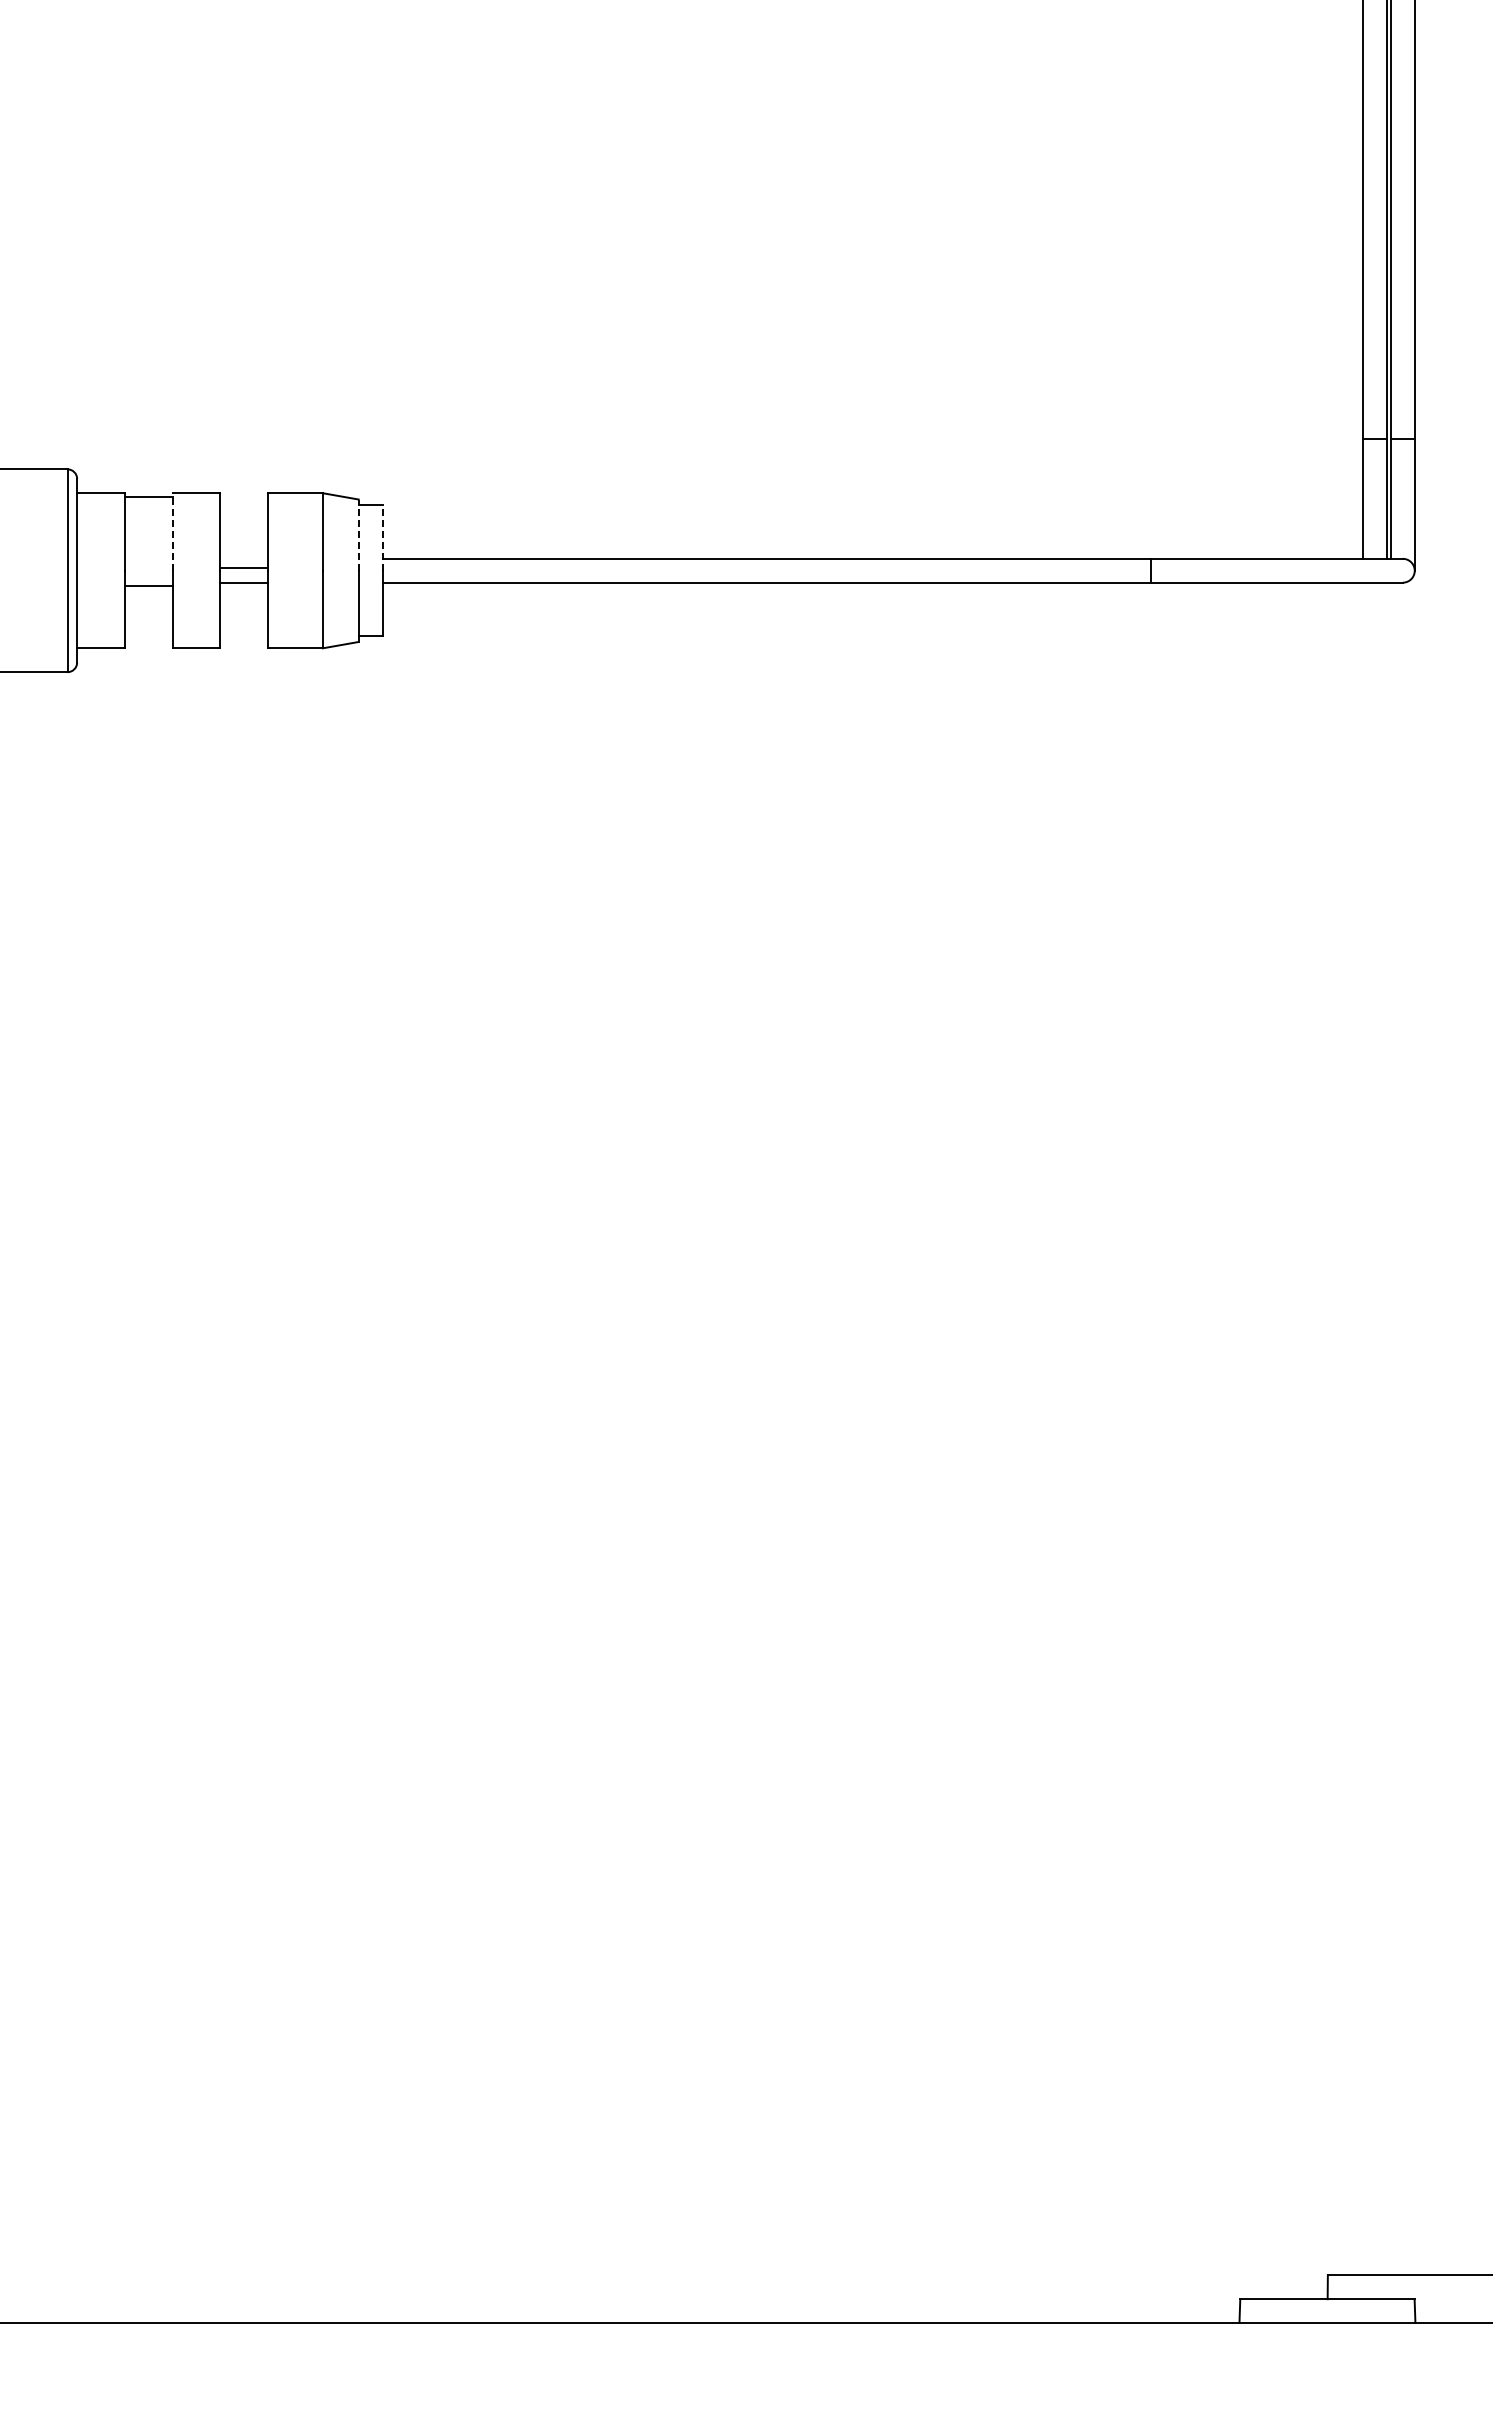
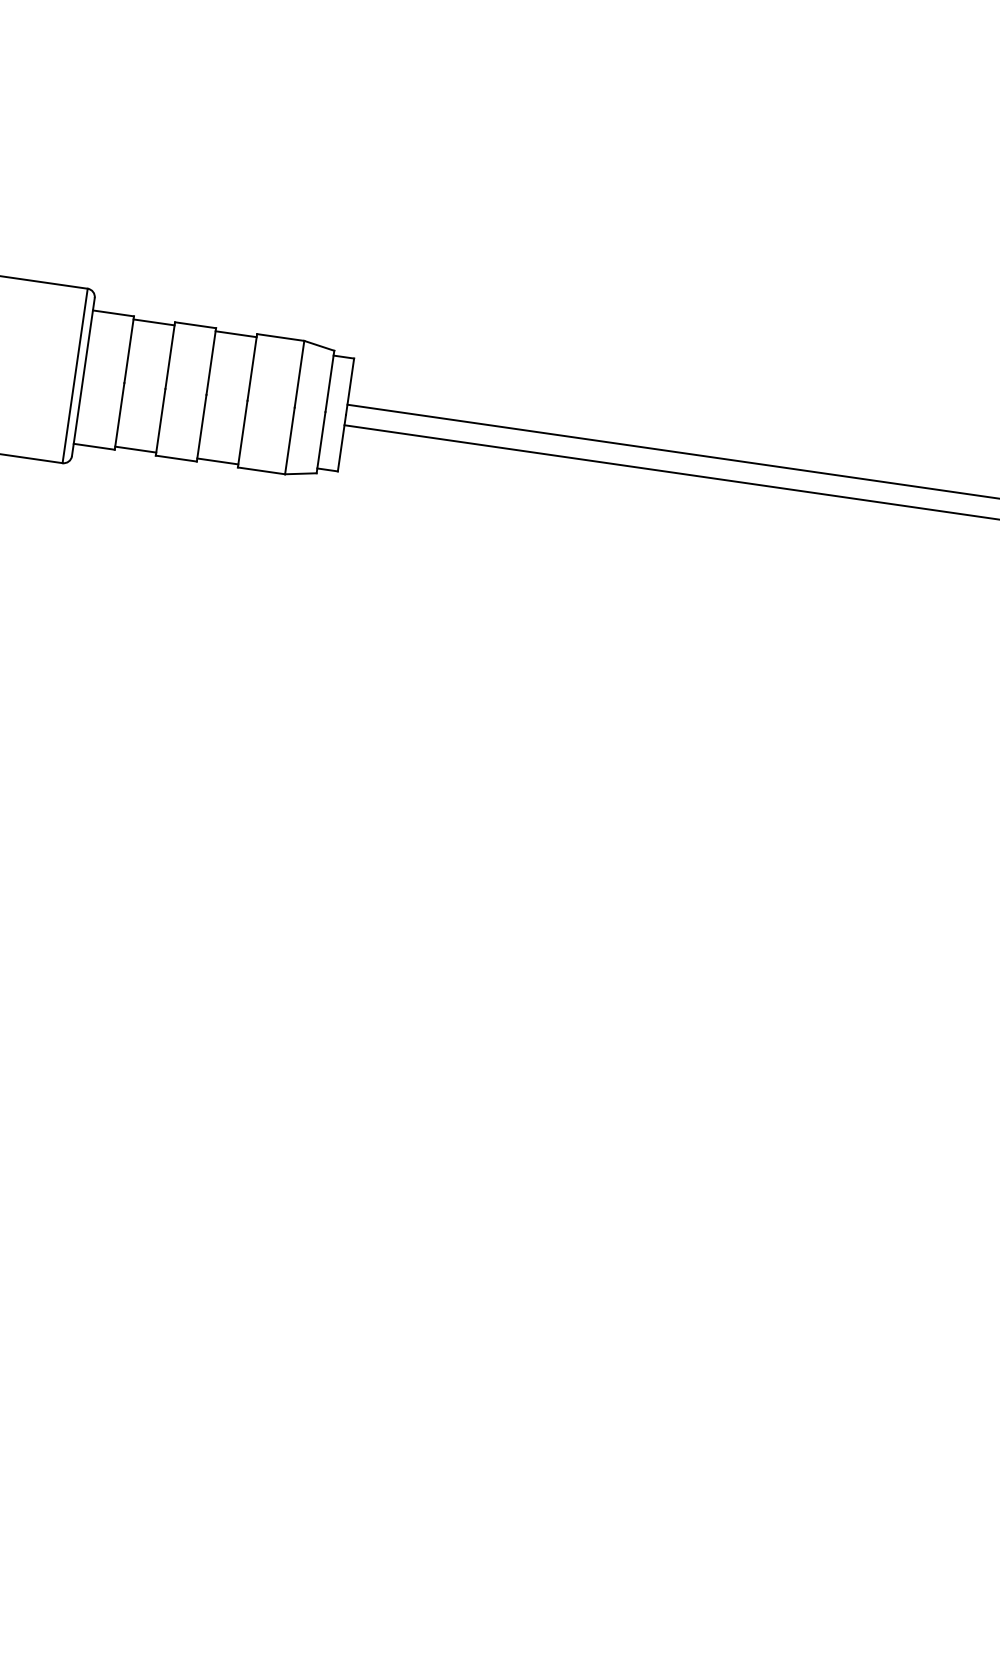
line: (172, 532) -> (170, 356), dashed -> solid
line: (358, 535) -> (329, 381), dashed -> solid
line: (382, 537) -> (350, 386), dashed -> solid
line: (244, 567) -> (236, 334), moved
line: (244, 582) -> (218, 461), moved
line: (148, 585) -> (135, 449), moved

